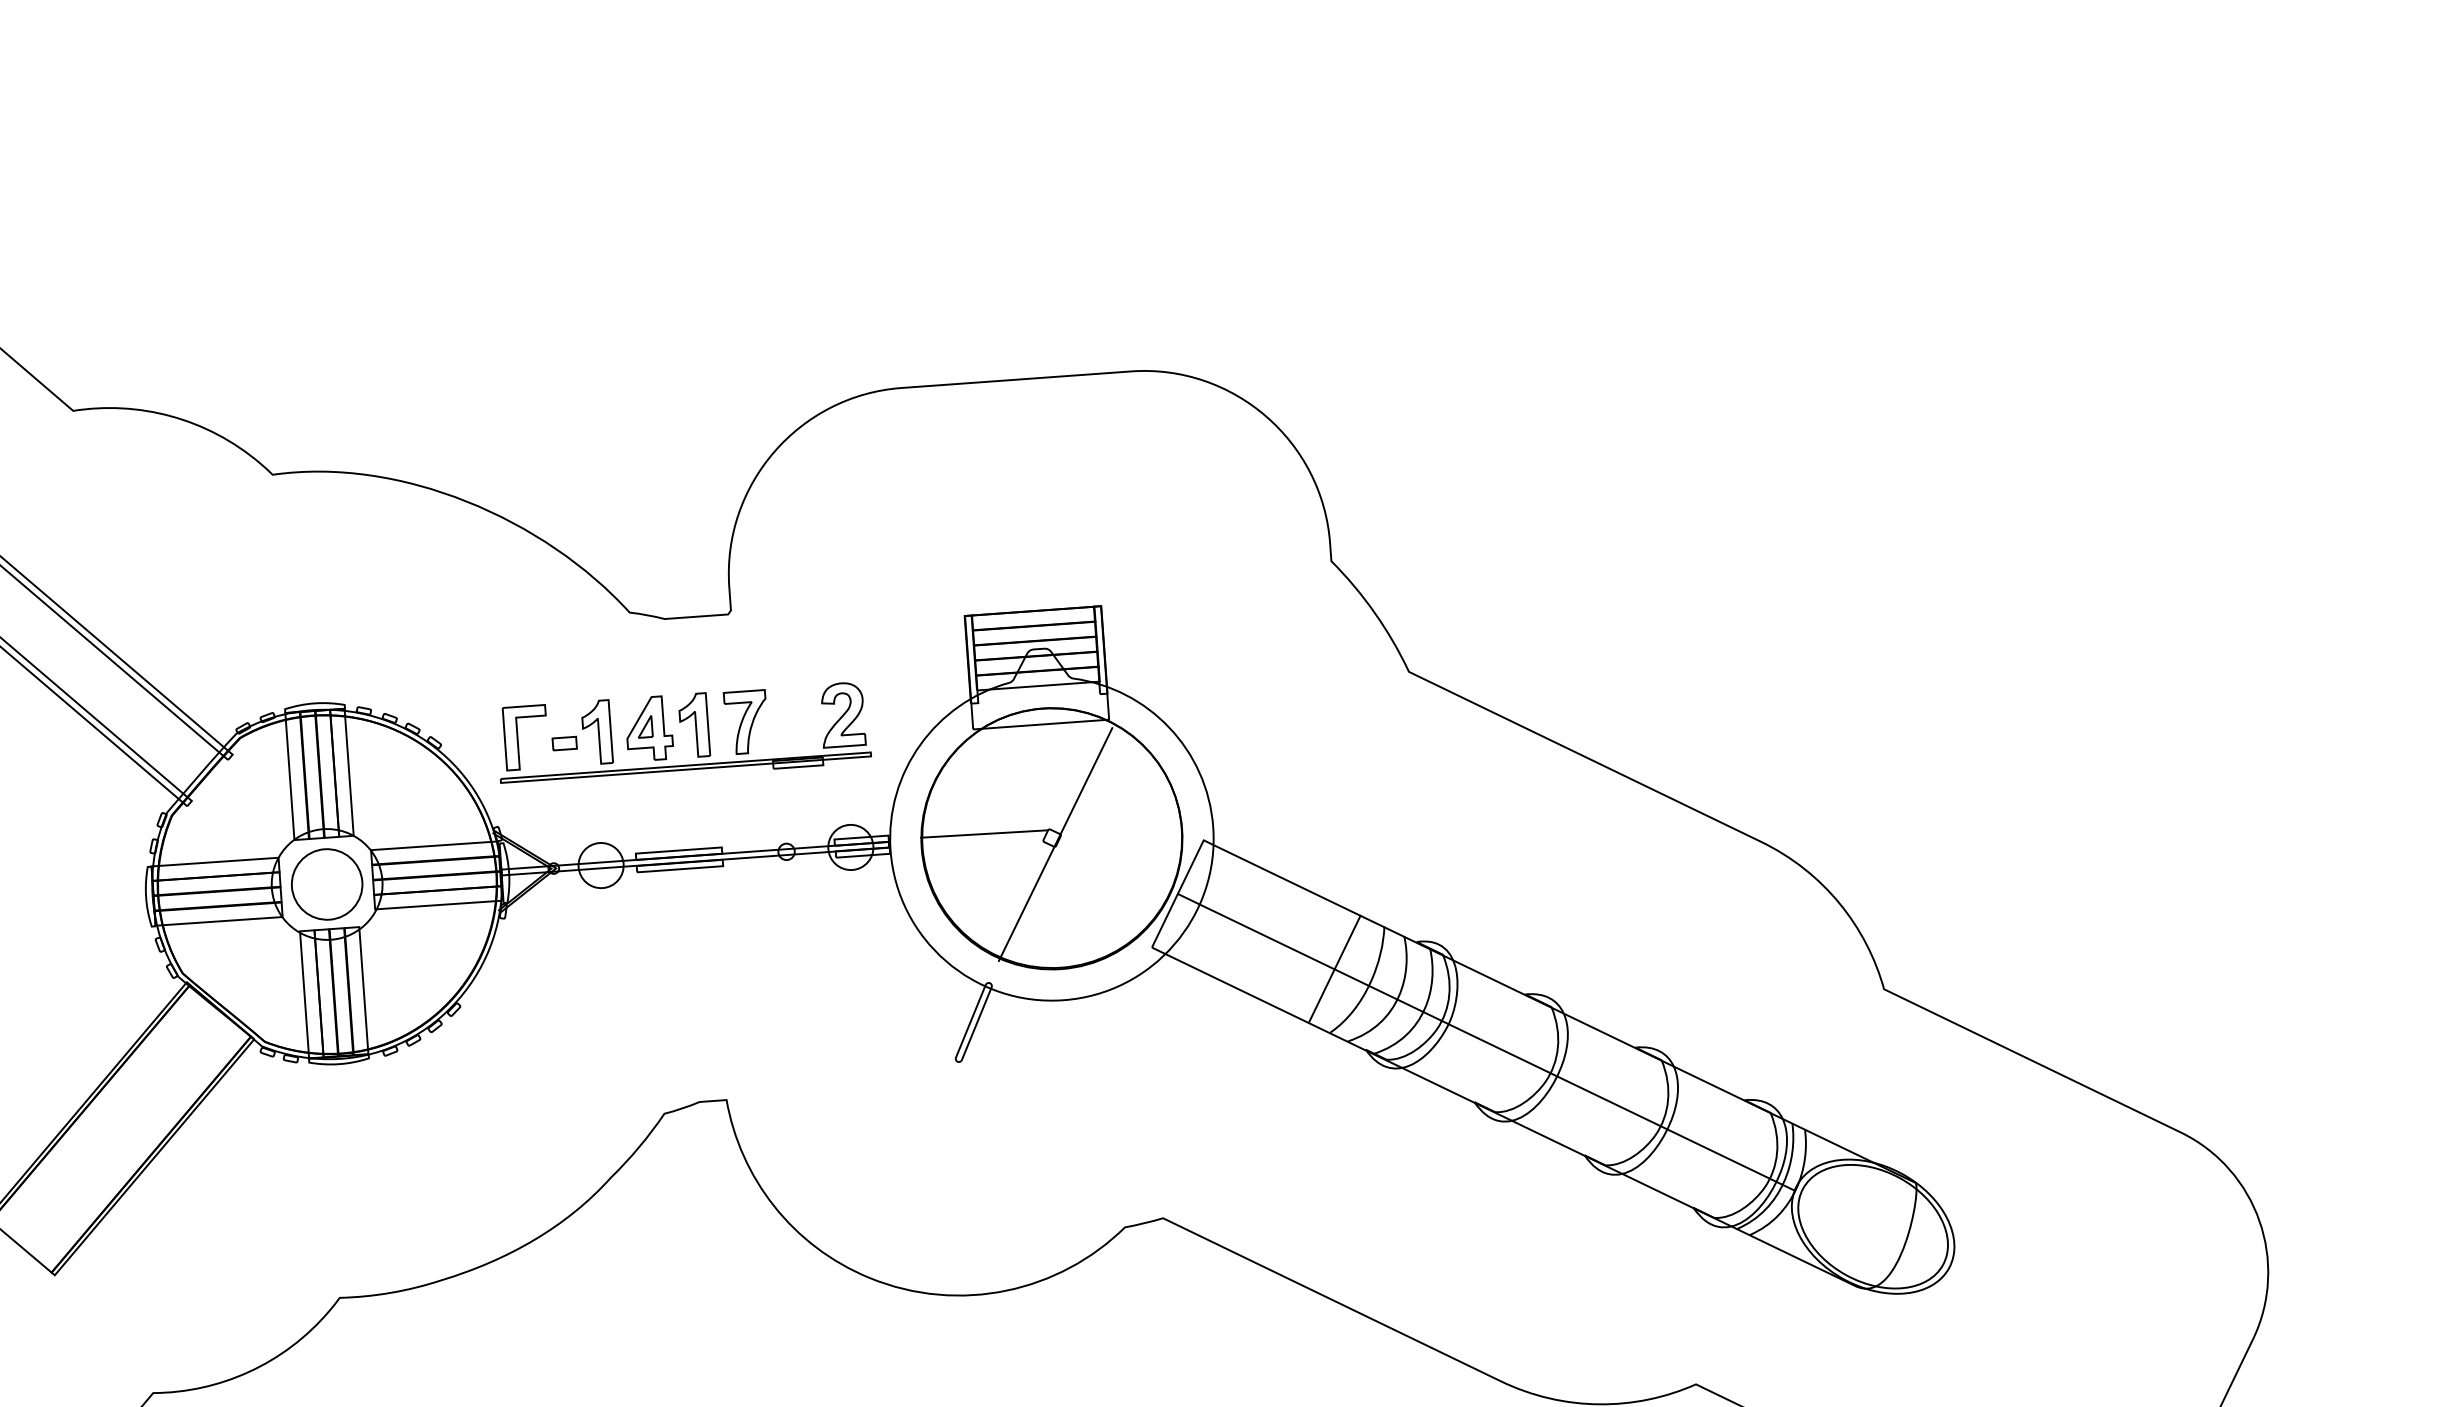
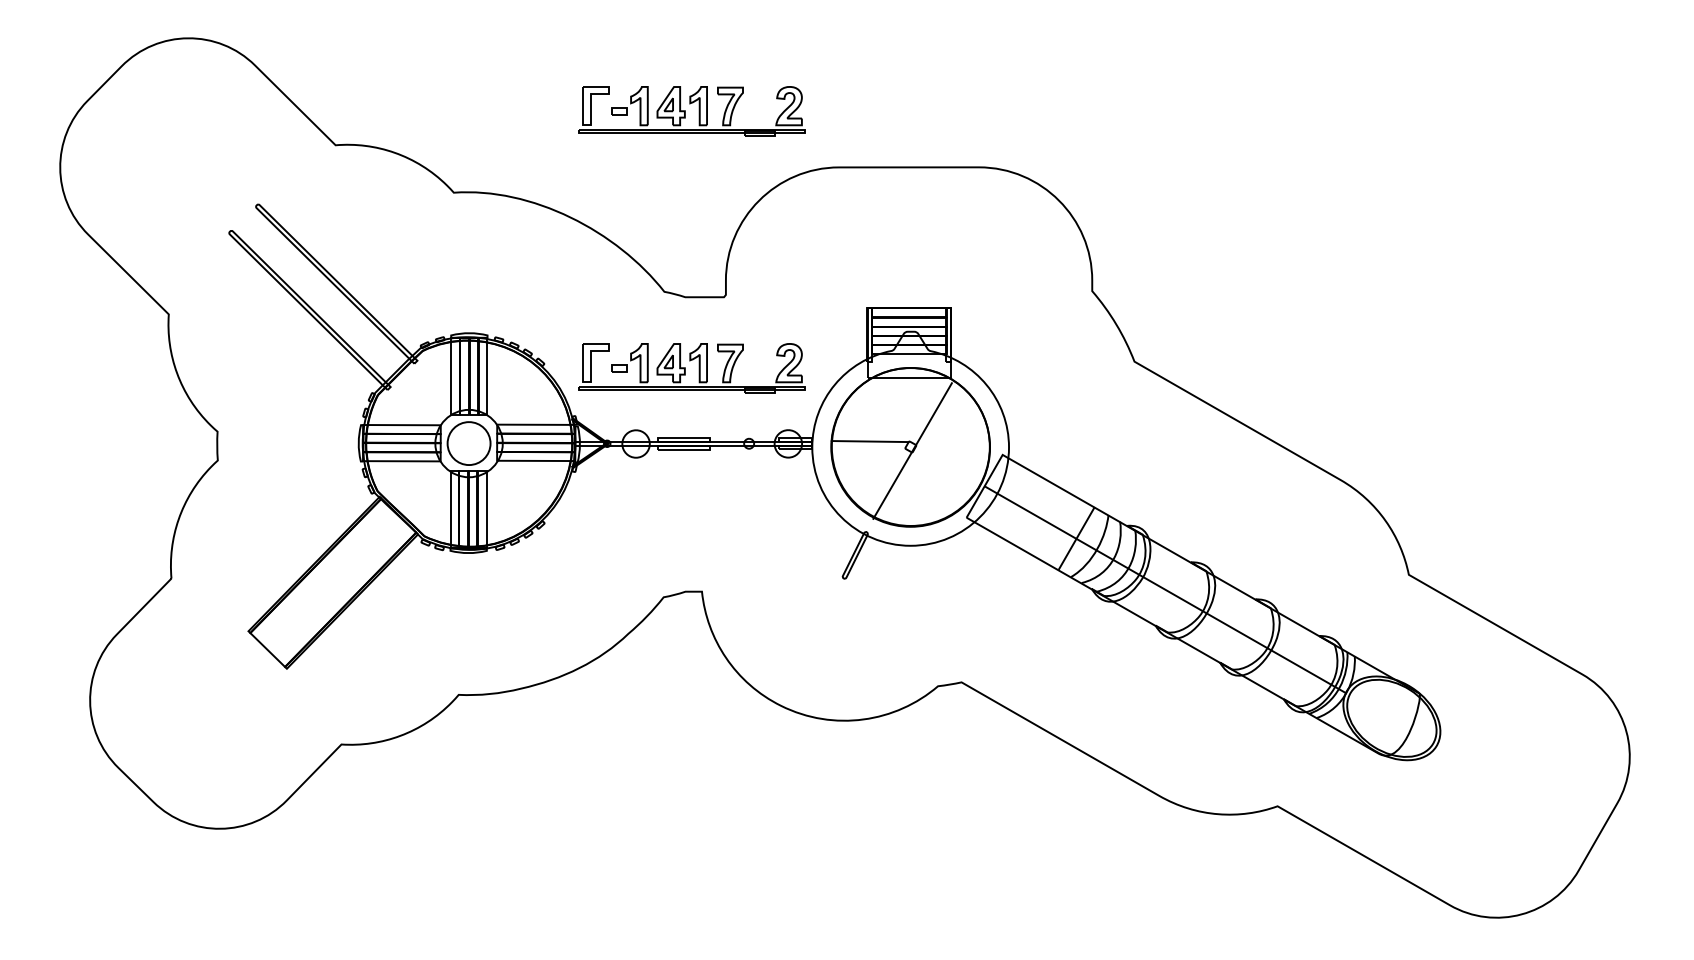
part: (652, 313) -> (691, 111), added

